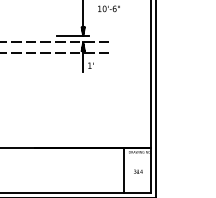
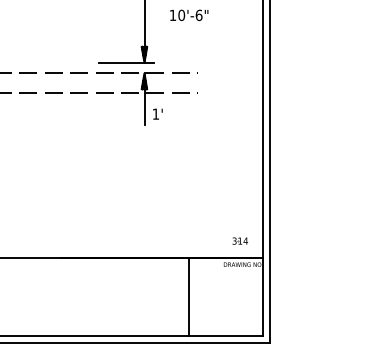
line: (123, 170) -> (188, 296), moved
part: (138, 171) -> (240, 240), moved

